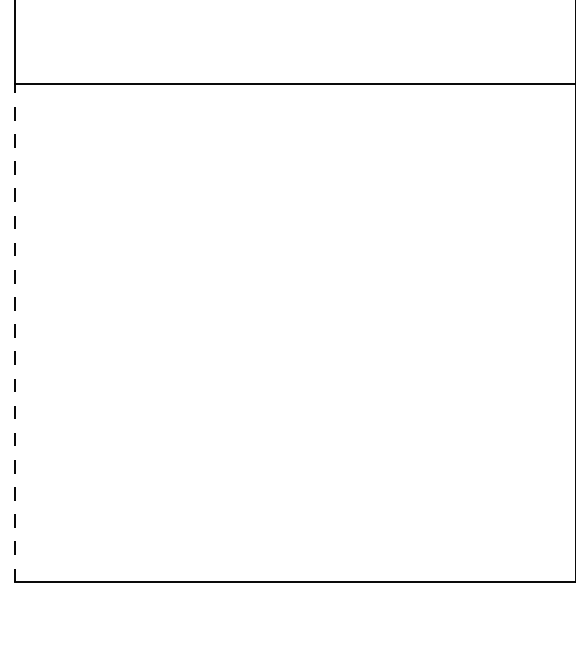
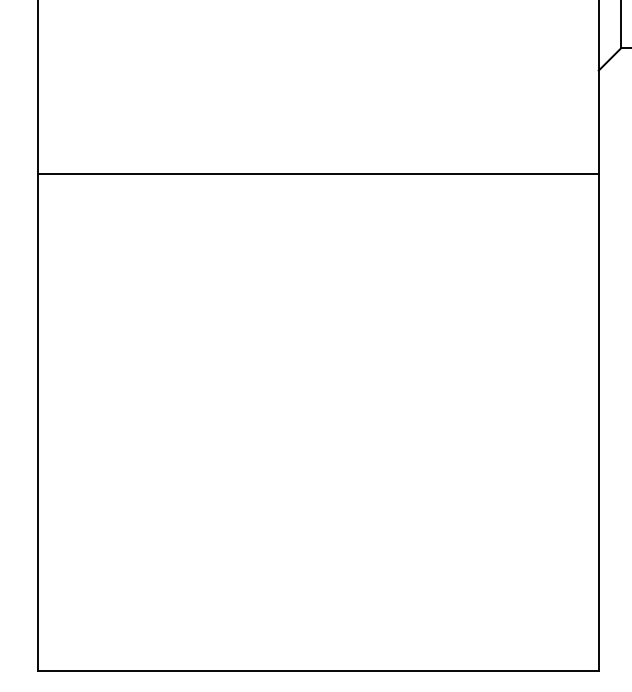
line: (15, 333) -> (37, 422), dashed -> solid

